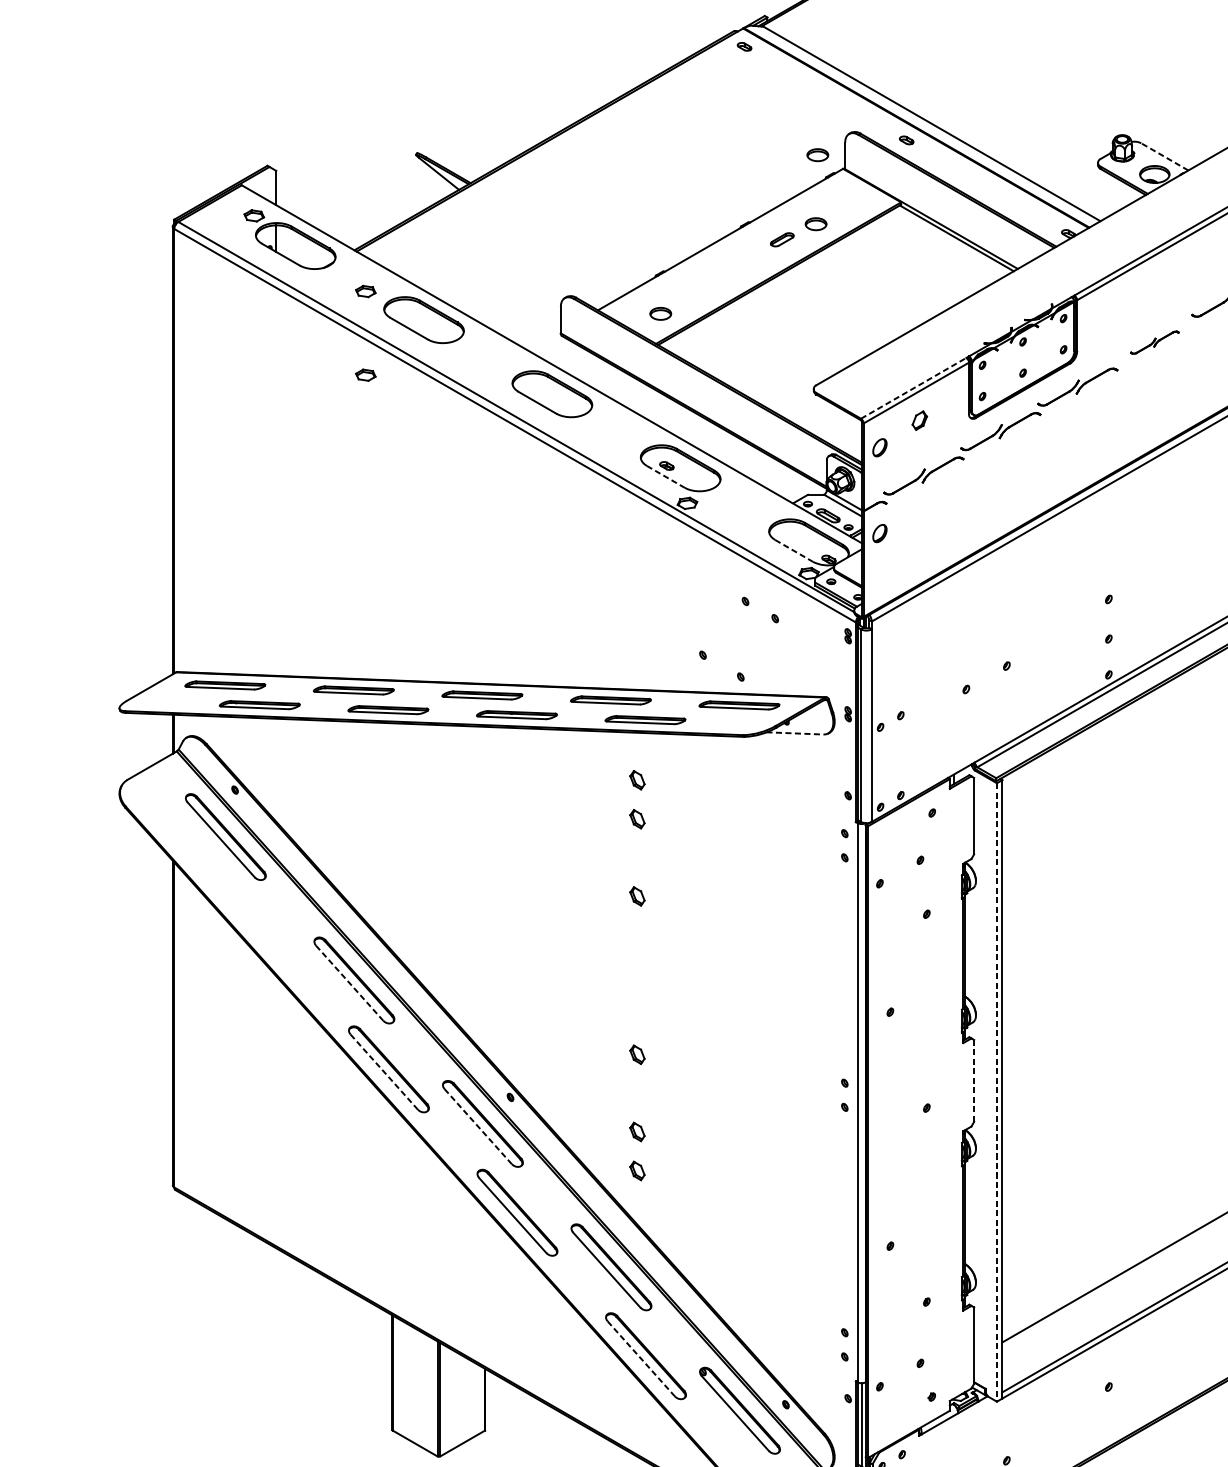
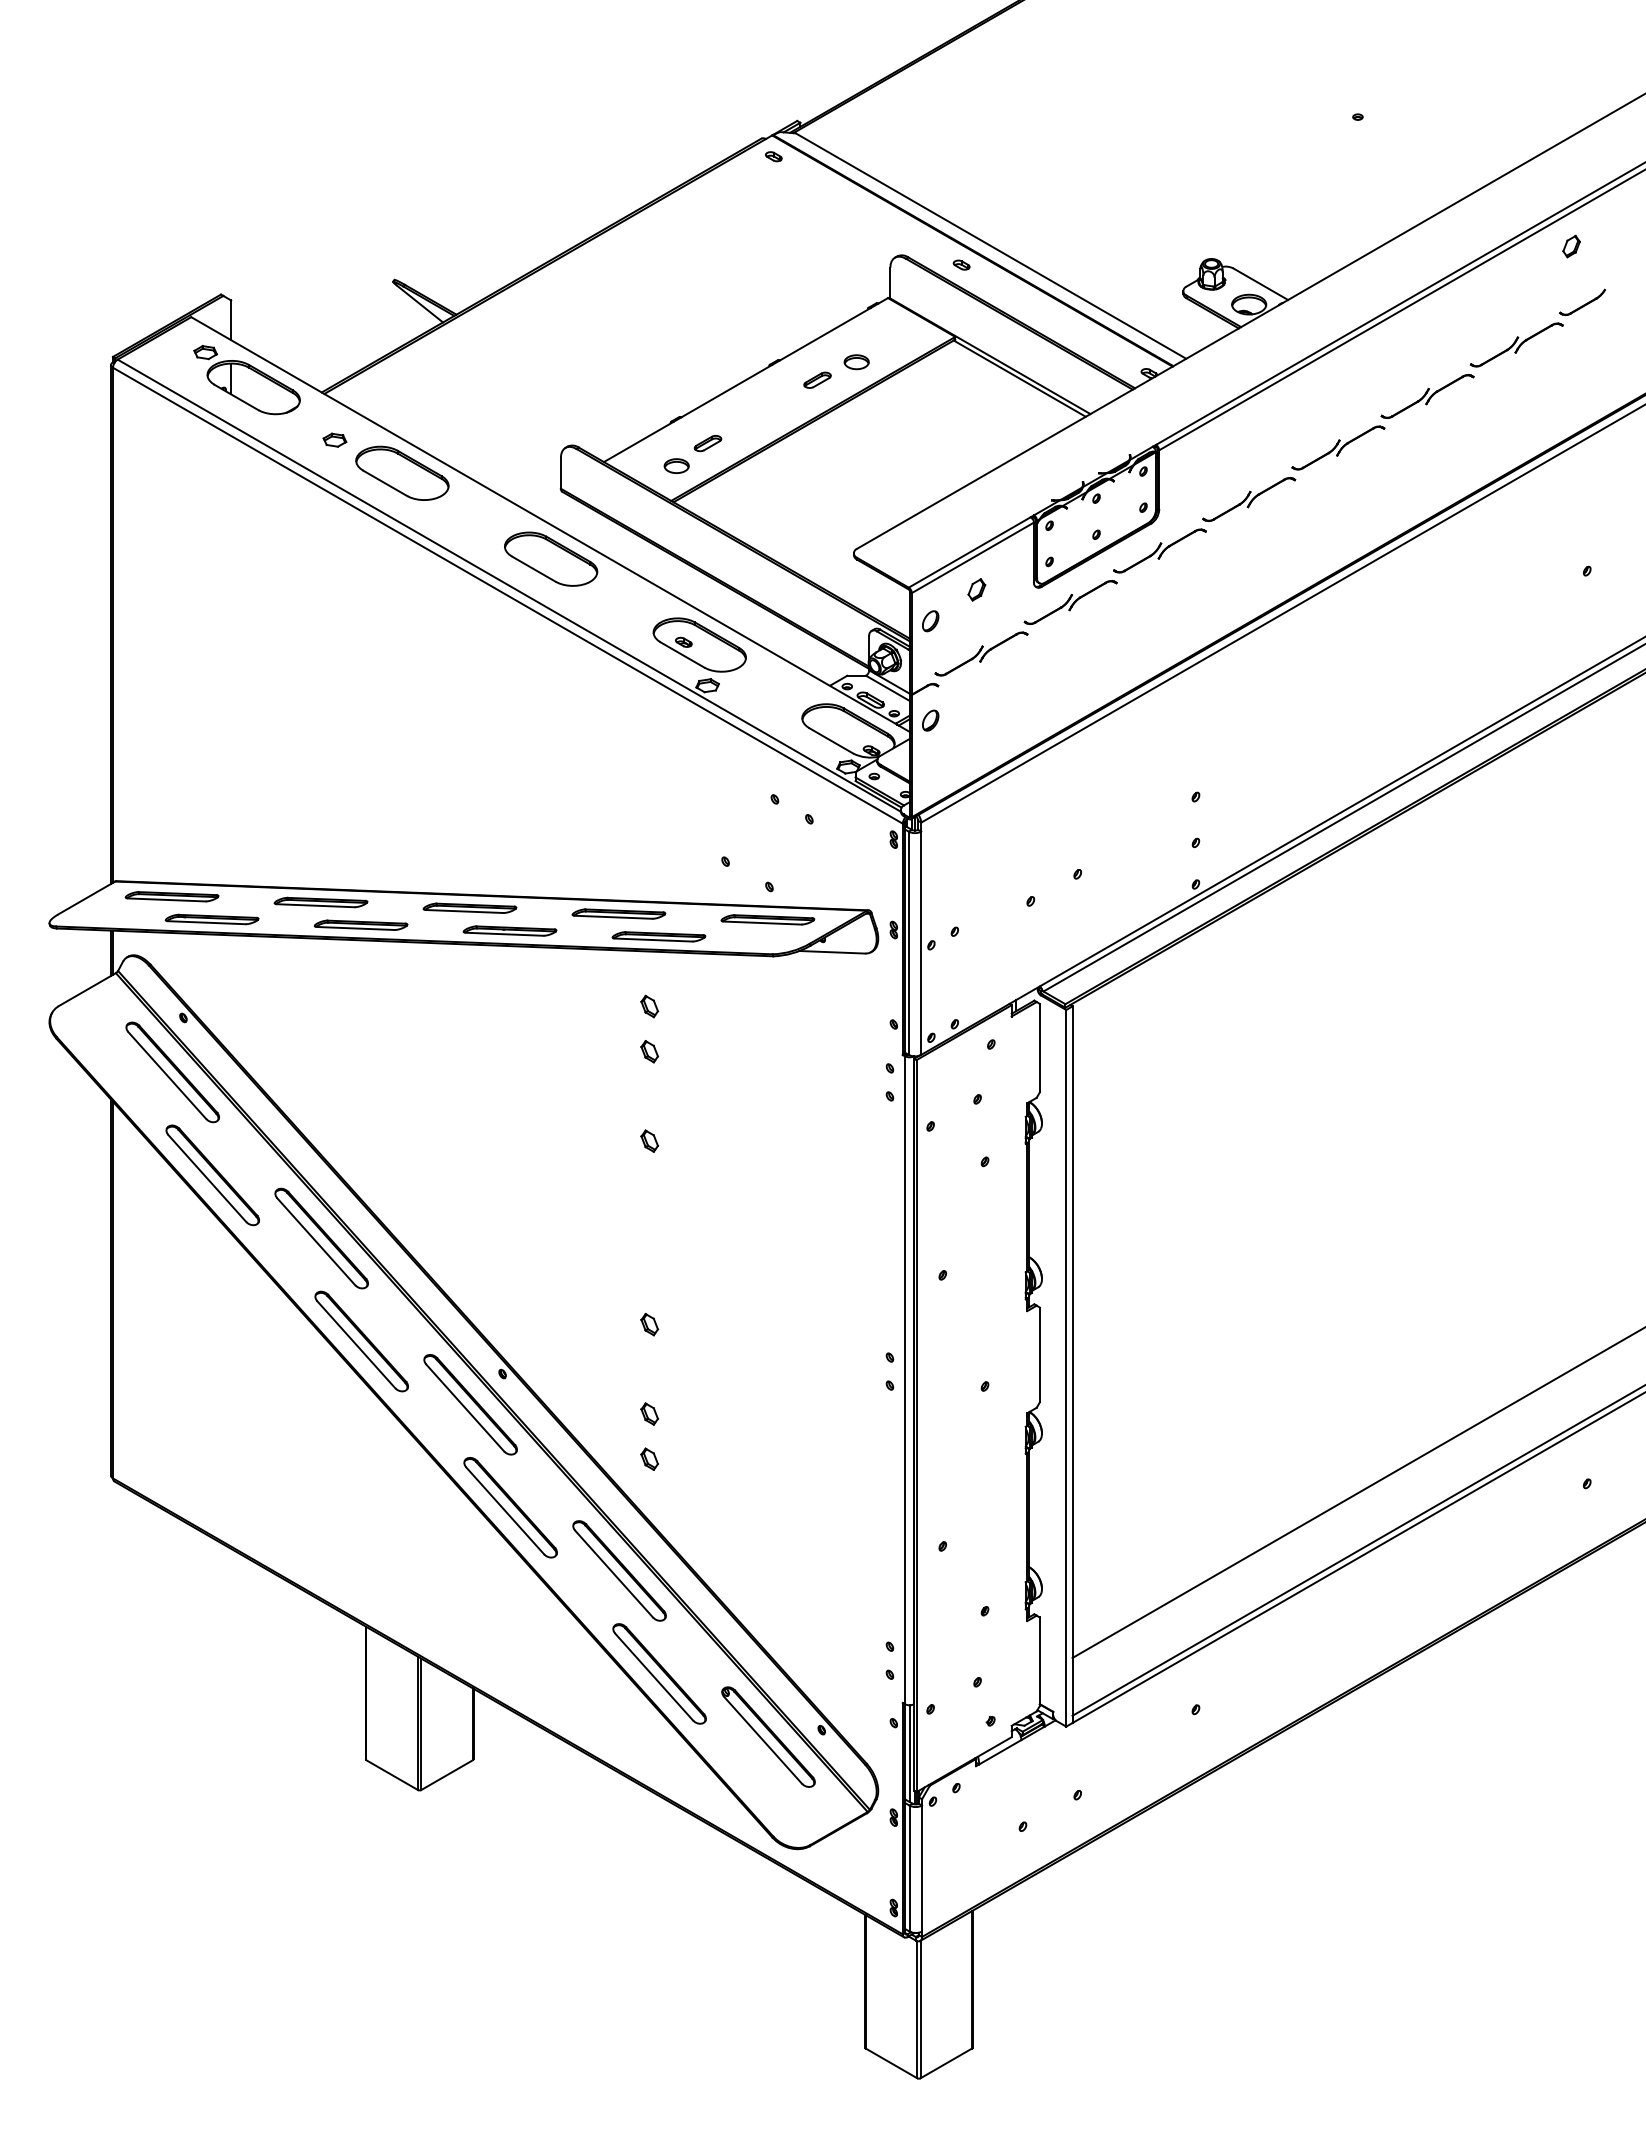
part: (817, 155) -> (858, 282), removed
line: (1164, 157) -> (1260, 284), dashed -> solid
part: (687, 294) -> (707, 443), added
part: (1155, 342) -> (1249, 499), size x1.67
part: (365, 374) -> (334, 536), removed
line: (914, 388) -> (970, 552), dashed -> solid
line: (666, 477) -> (683, 655), dashed -> solid
line: (794, 551) -> (831, 741), dashed -> solid
line: (795, 733) -> (832, 952), dashed -> solid
part: (260, 926) -> (212, 1175), added
line: (349, 983) -> (316, 1242), dashed -> solid
line: (384, 1072) -> (356, 1345), dashed -> solid
line: (973, 1080) -> (1039, 1354), dashed -> solid
line: (997, 1092) -> (1066, 1368), dashed -> solid
line: (478, 1127) -> (465, 1408), dashed -> solid
line: (641, 1359) -> (654, 1677), dashed -> solid

